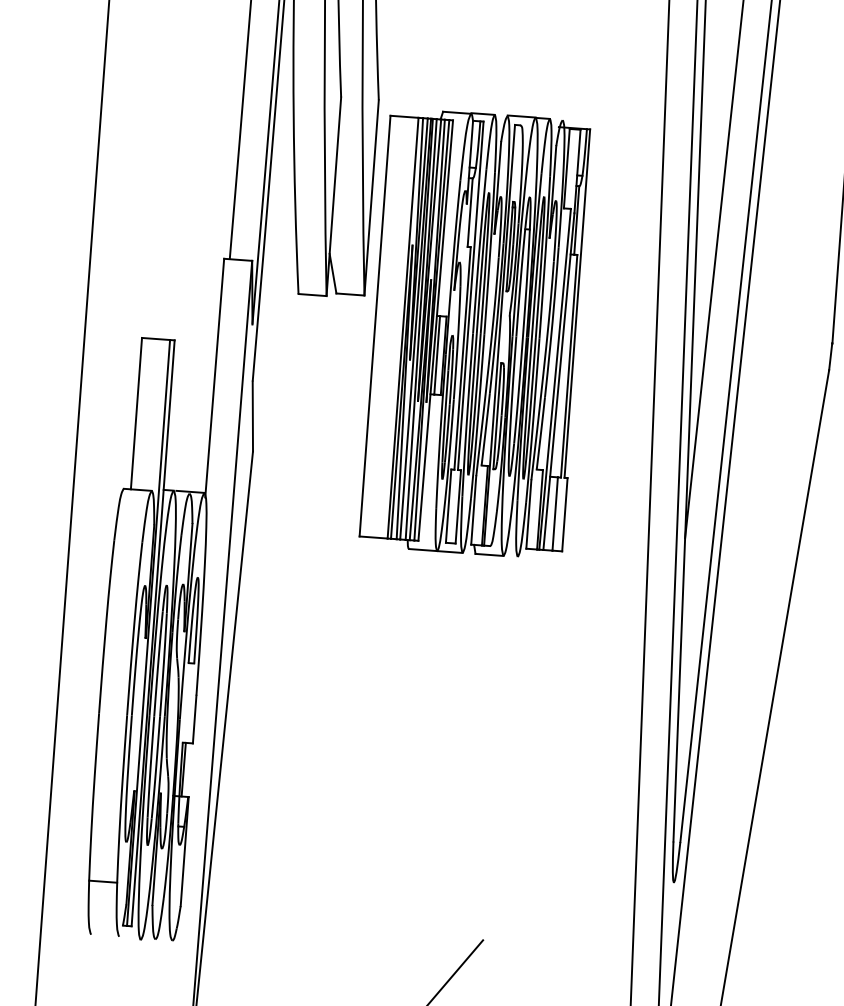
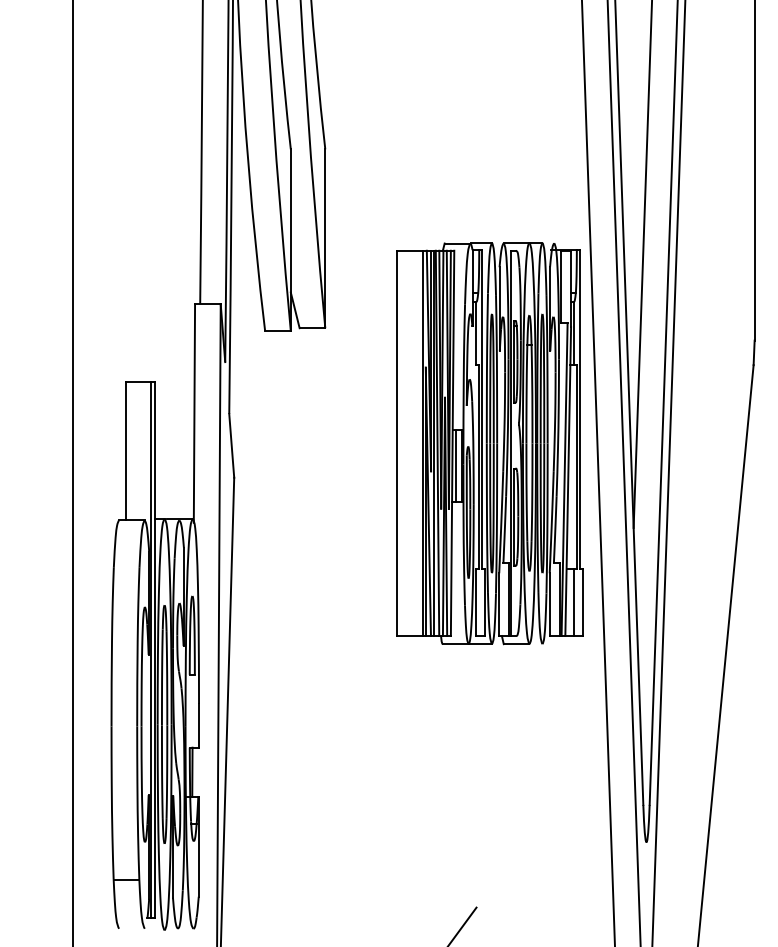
part: (476, 333) -> (489, 443), moved

